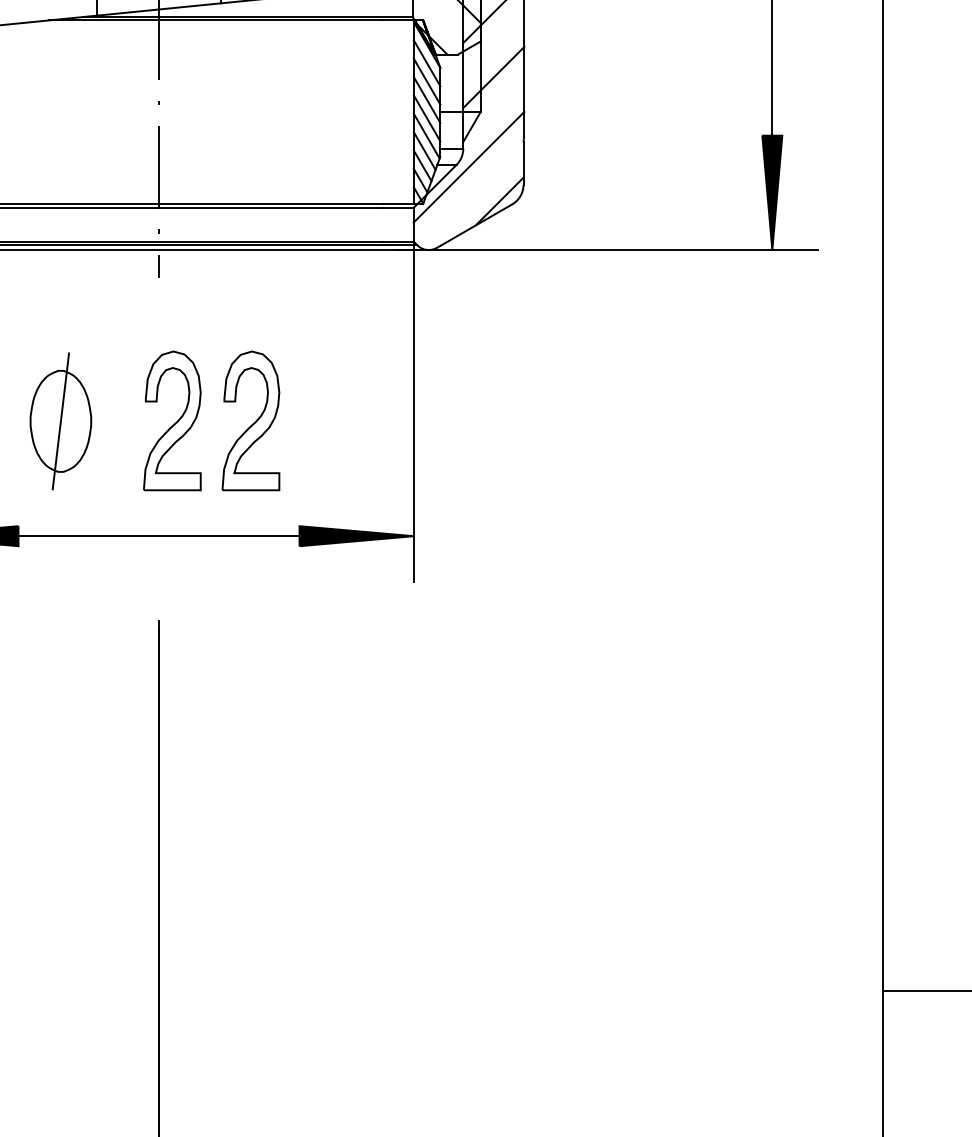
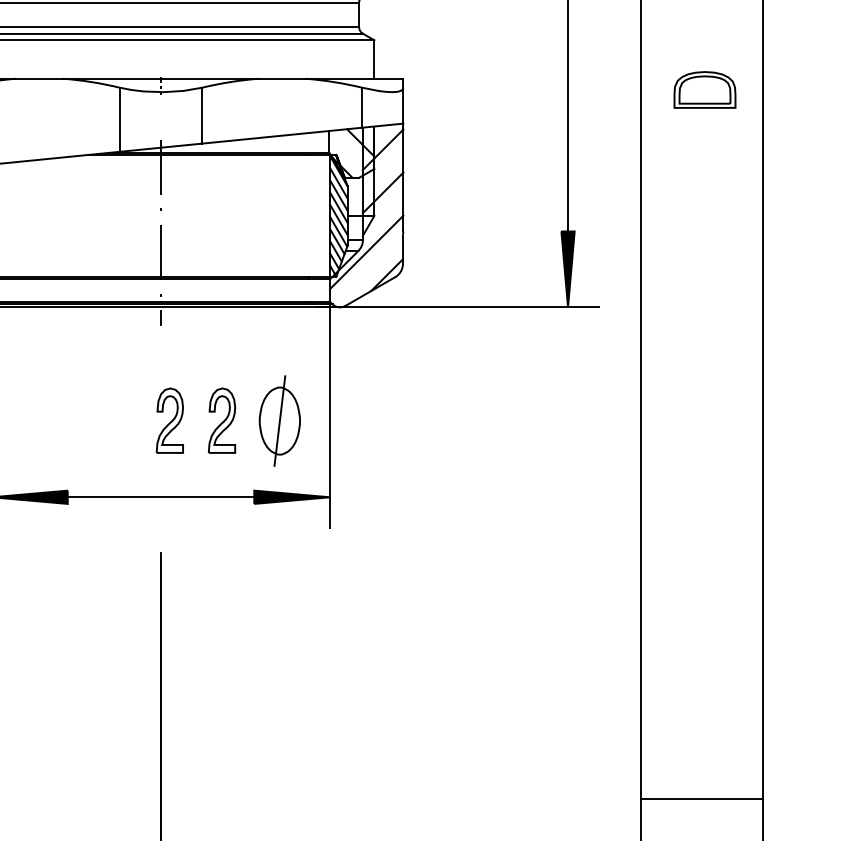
part: (60, 420) -> (279, 420), moved
part: (171, 420) -> (169, 420), size x0.7
part: (250, 420) -> (221, 420), size x0.7

